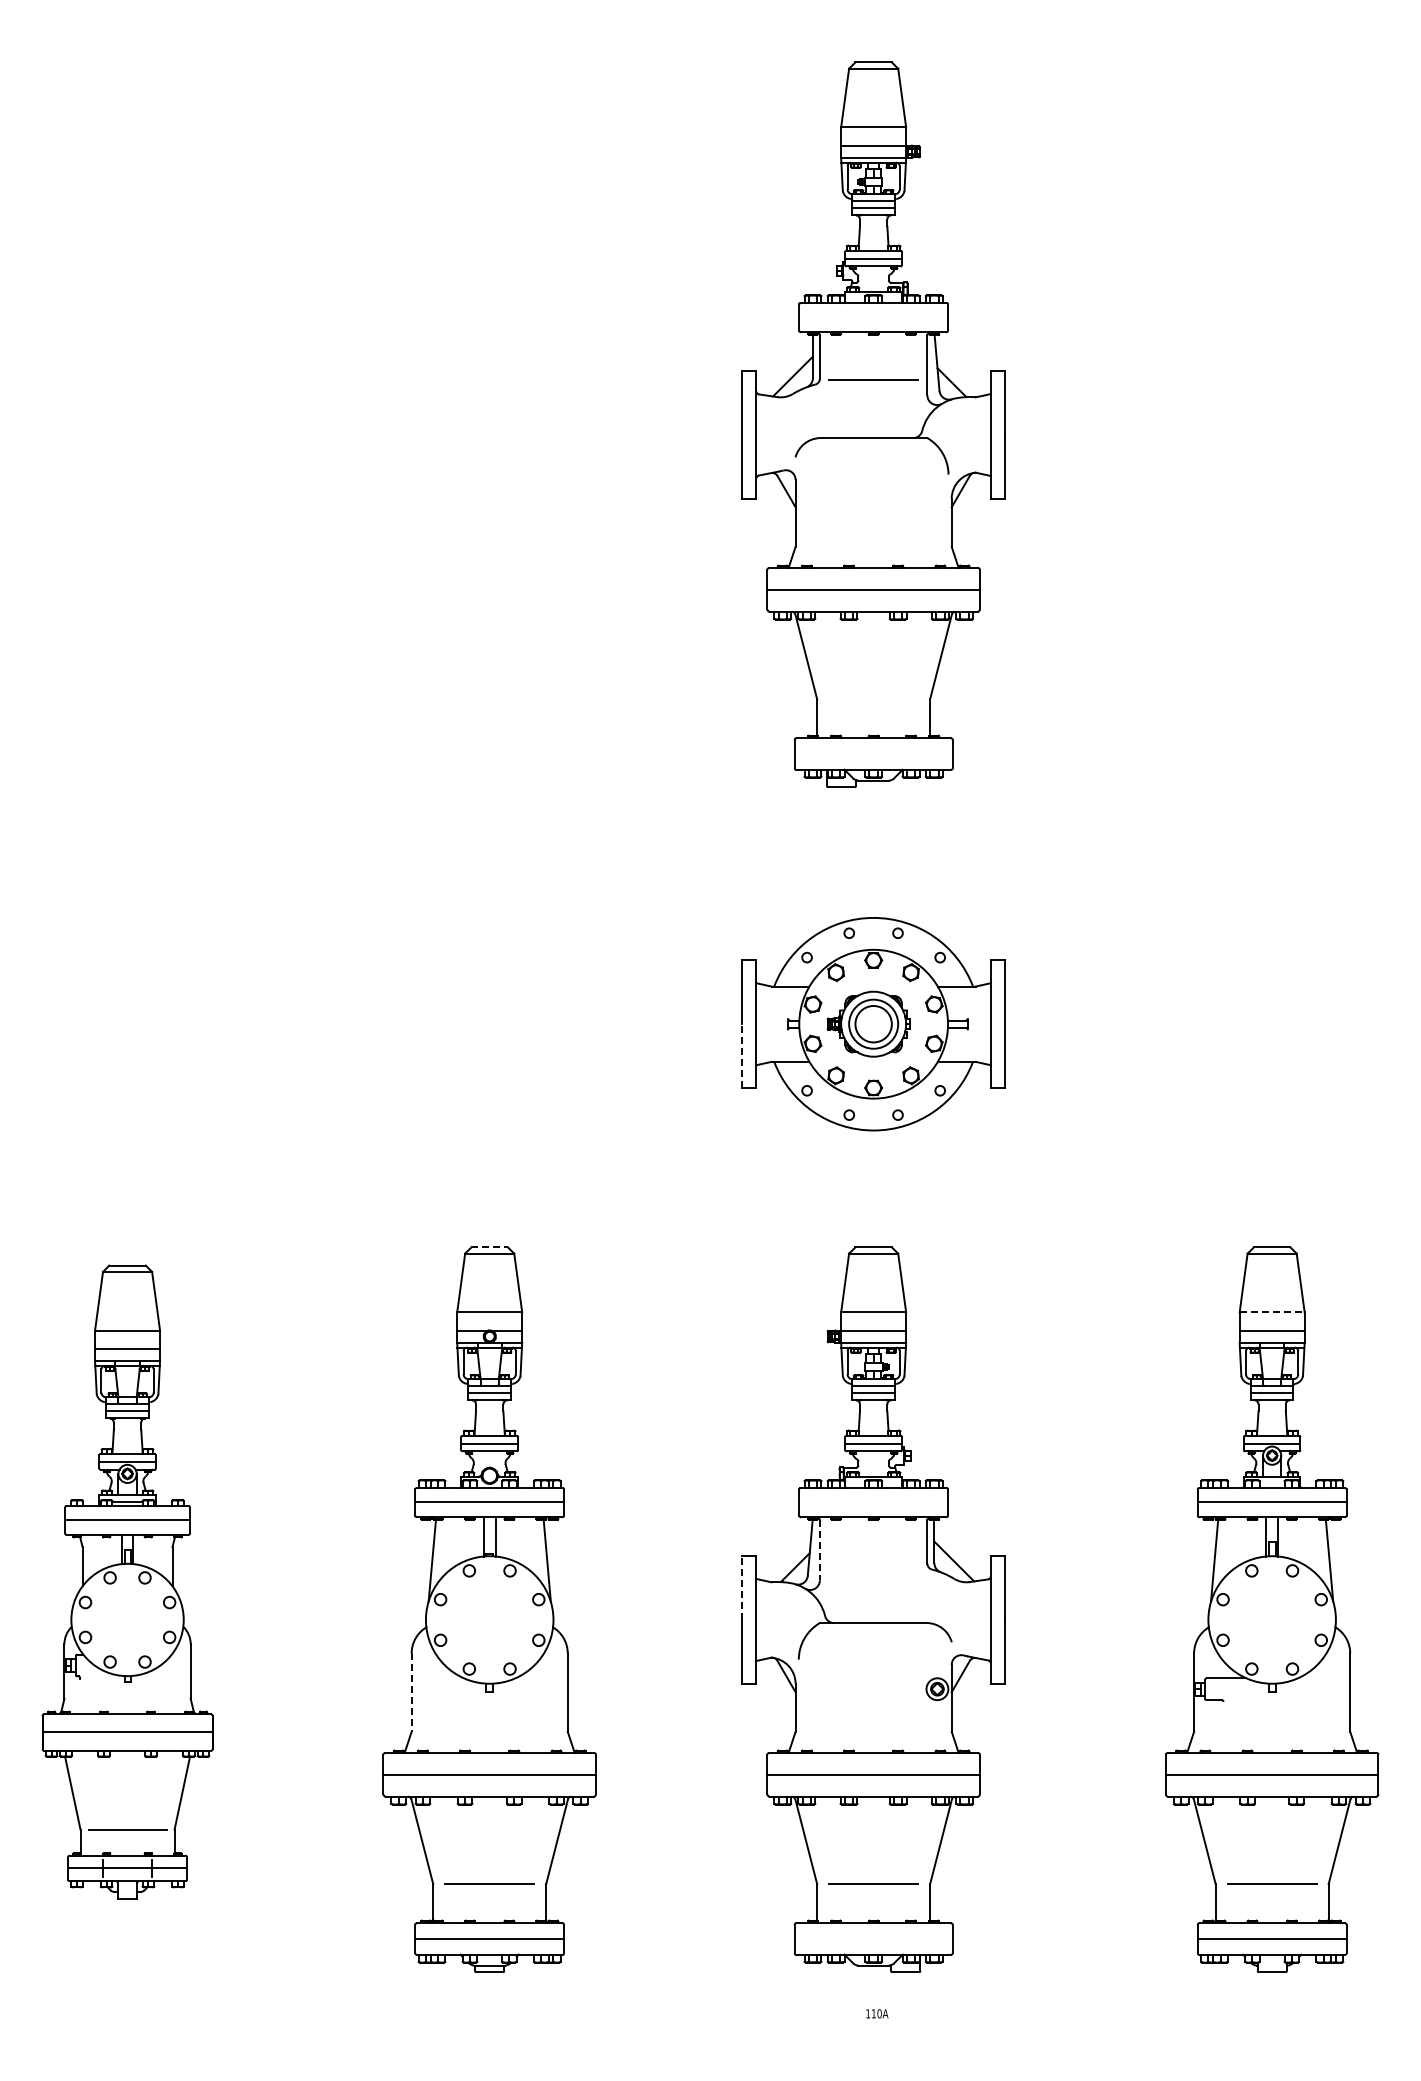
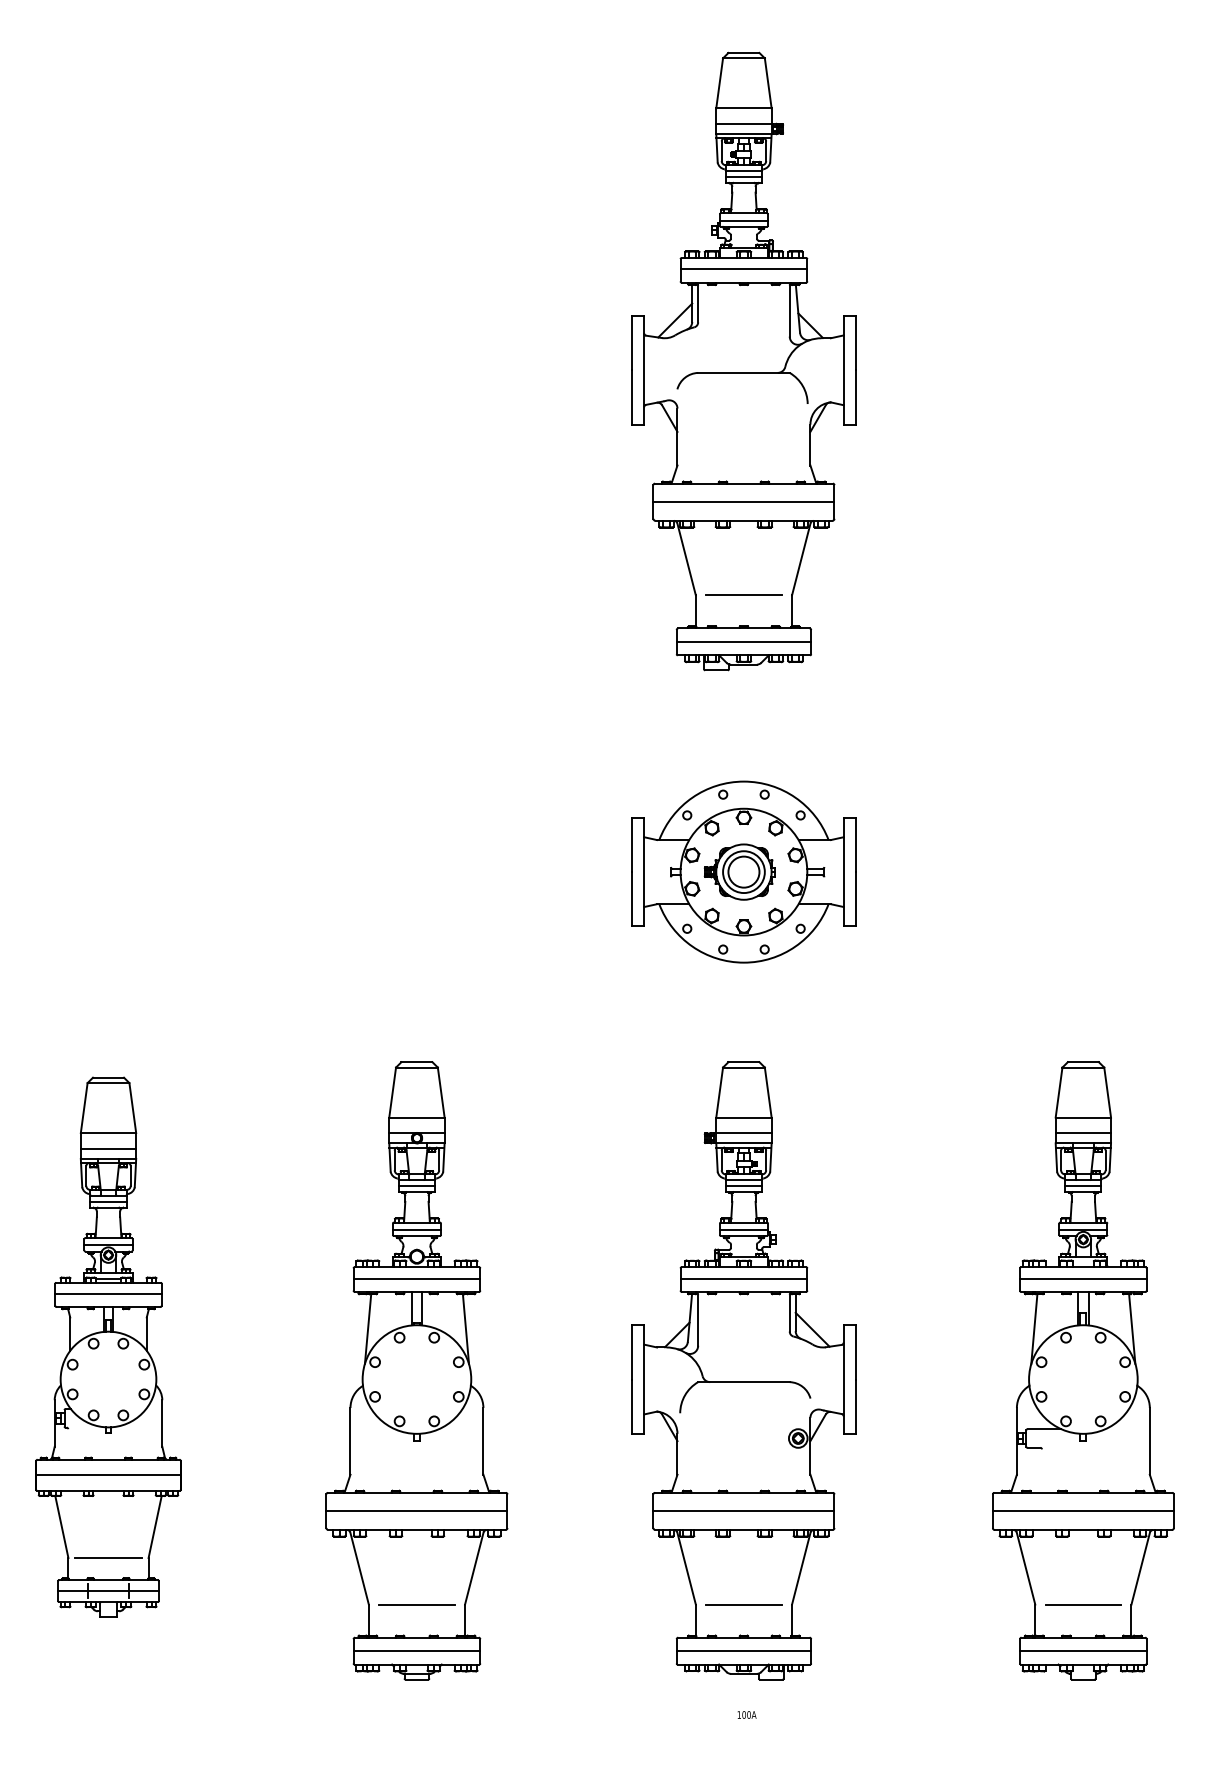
line: (873, 316) -> (743, 269), added
line: (873, 379) -> (743, 594), moved
line: (873, 753) -> (743, 641), added
line: (741, 1056) -> (631, 899), dashed -> solid
line: (490, 1247) -> (417, 1062), dashed -> solid
line: (1272, 1312) -> (1083, 1117), dashed -> solid
line: (873, 1501) -> (743, 1278), added
line: (819, 1550) -> (697, 1320), dashed -> solid
line: (741, 1588) -> (631, 1352), dashed -> solid
line: (411, 1693) -> (350, 1442), dashed -> solid
line: (873, 1938) -> (743, 1650), added
text: (873, 2013) -> (743, 1714), 110A -> 100A

